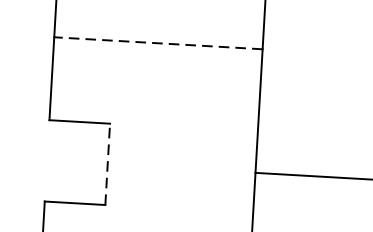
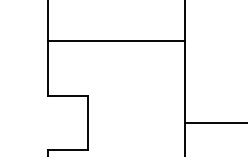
line: (158, 43) -> (116, 41), dashed -> solid
line: (107, 165) -> (87, 123), dashed -> solid

